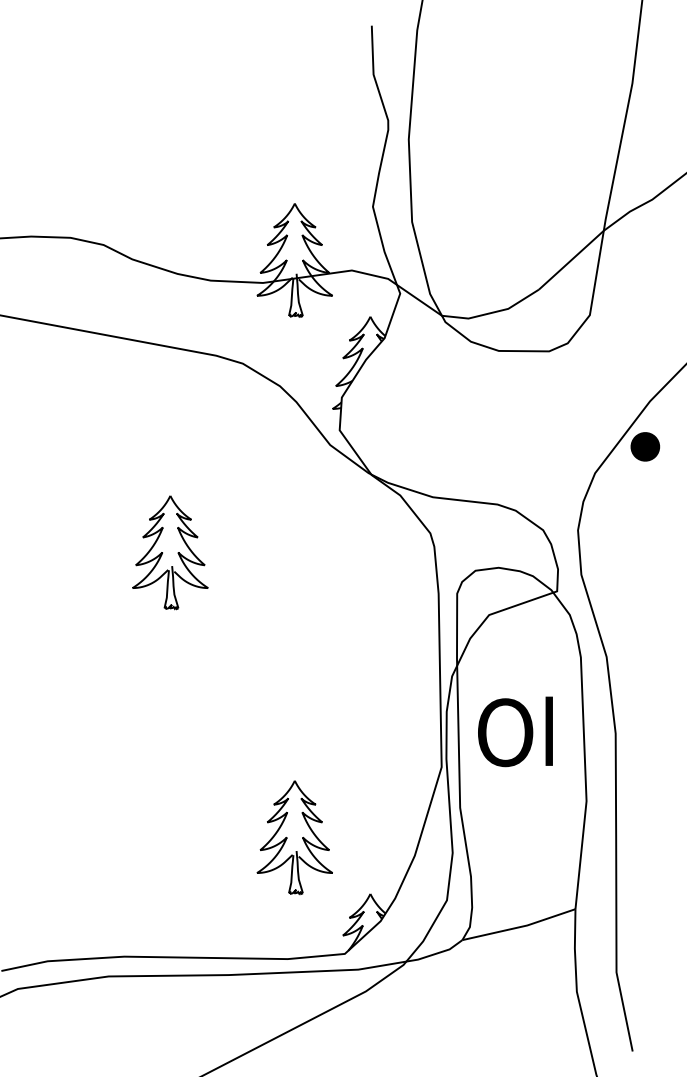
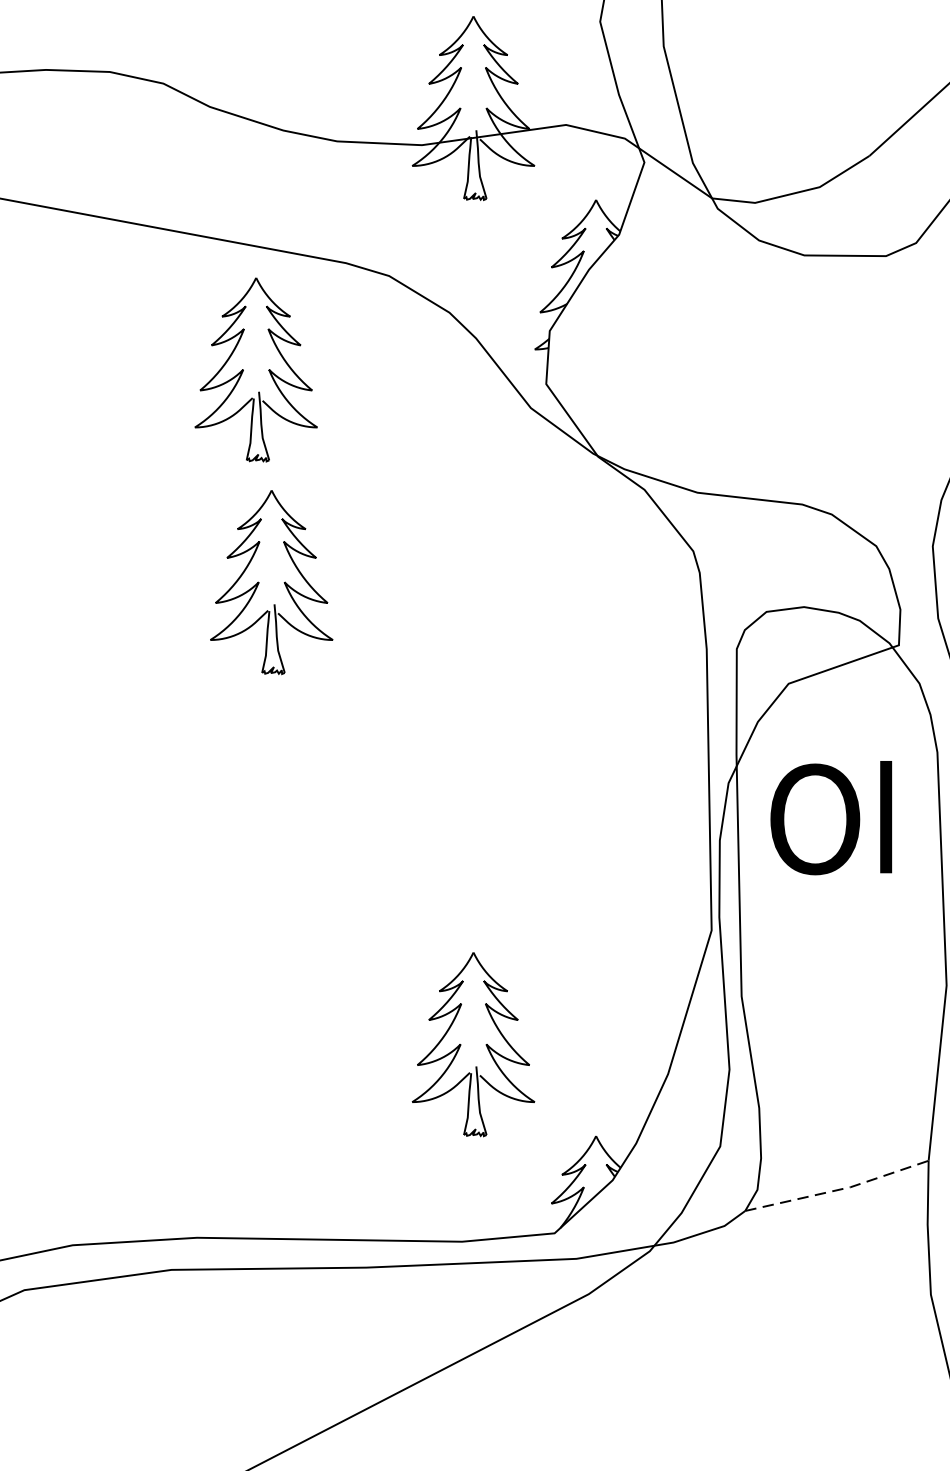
part: (160, 421) -> (255, 369), added
text: (515, 731) -> (831, 817), moved
line: (520, 927) -> (839, 1190), solid -> dashed

